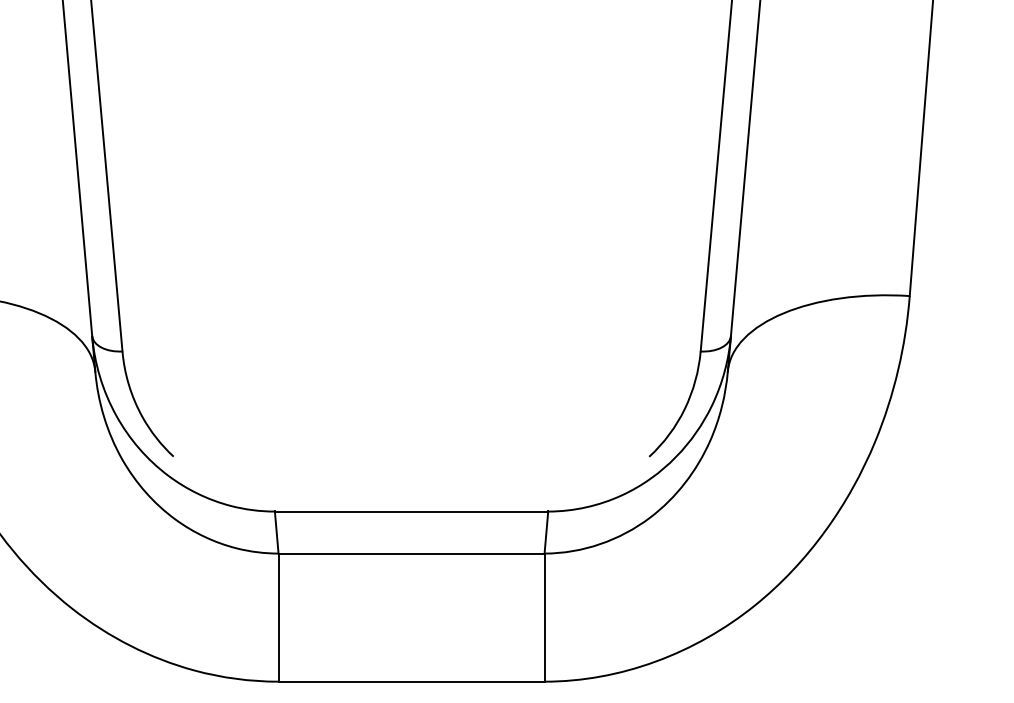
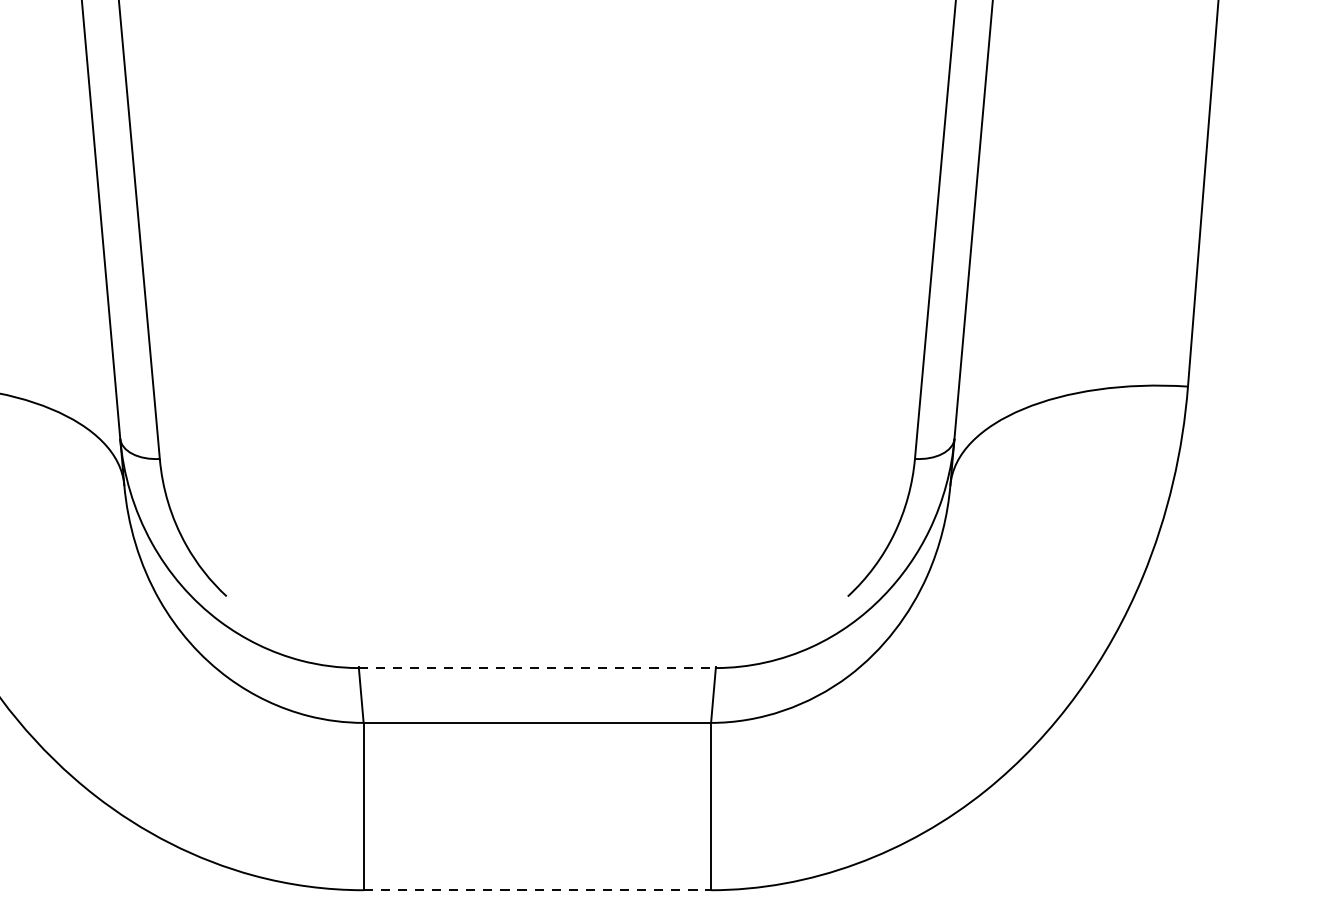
line: (411, 511) -> (537, 667), solid -> dashed
line: (412, 681) -> (538, 889), solid -> dashed

